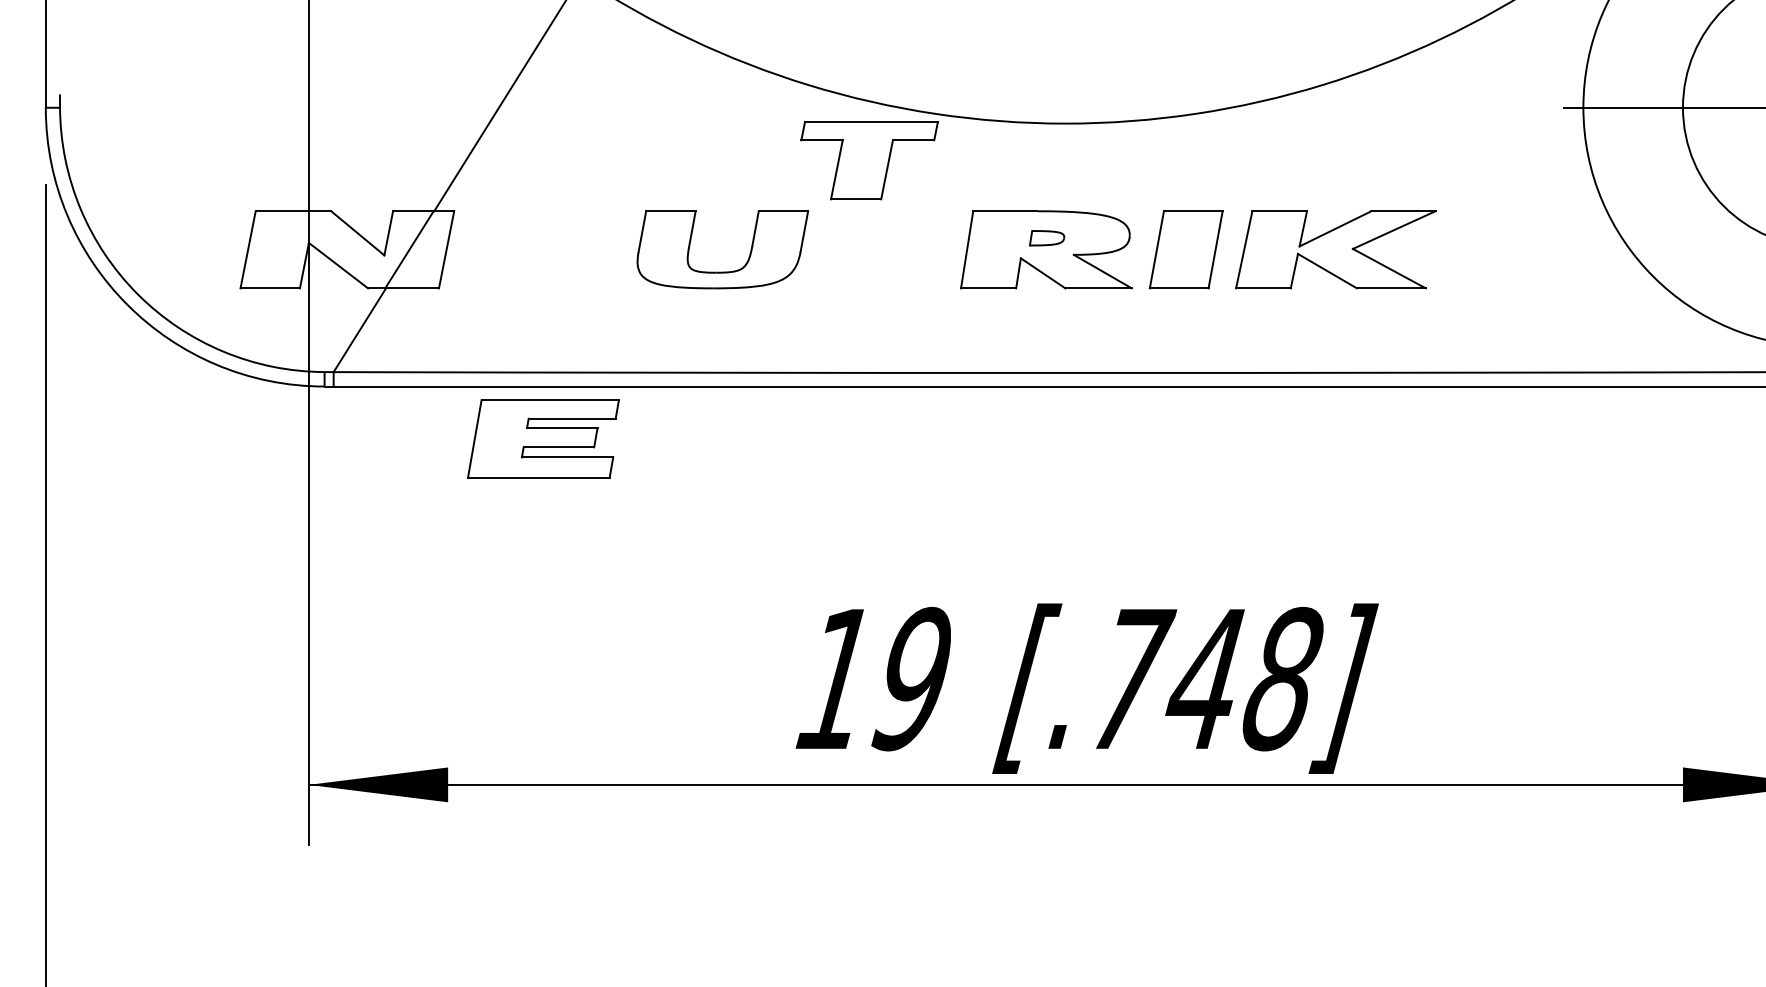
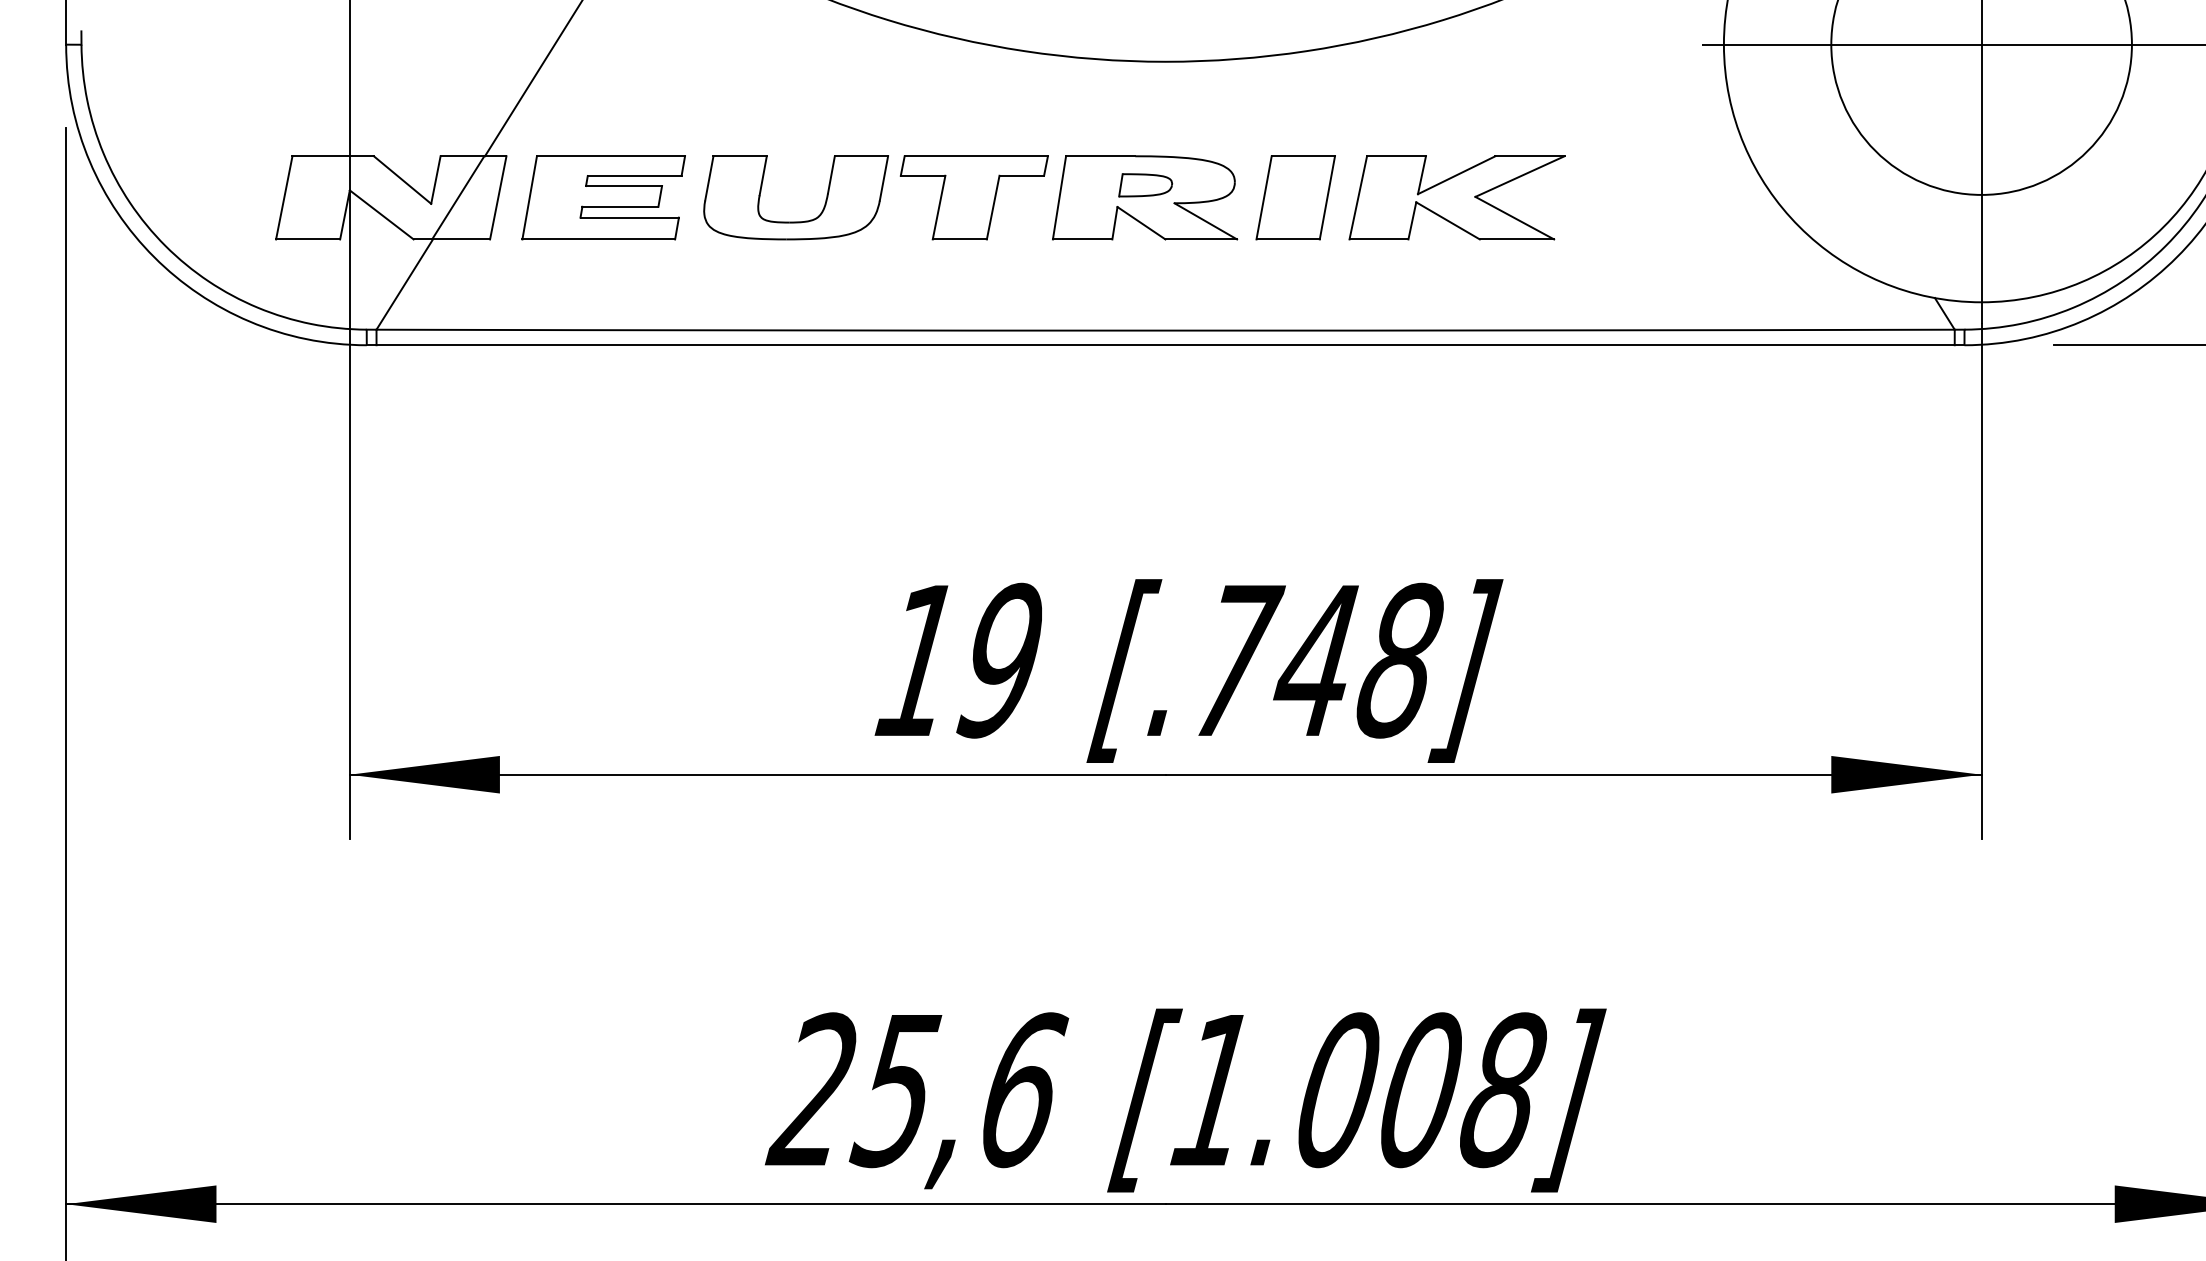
part: (868, 160) -> (973, 197), moved
part: (1046, 238) -> (1145, 185), size x1.43
part: (543, 438) -> (603, 197), moved

